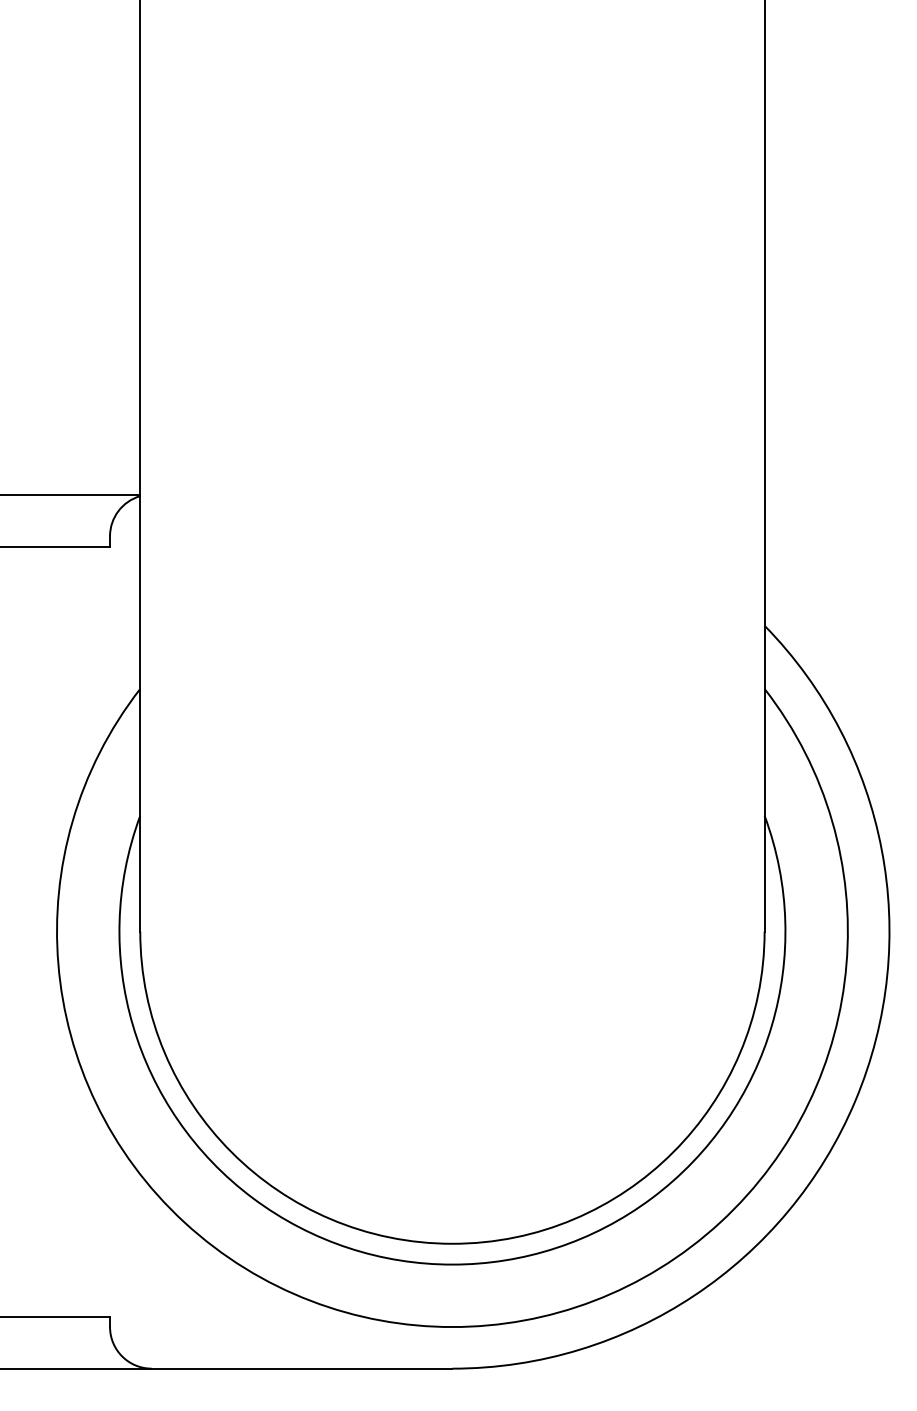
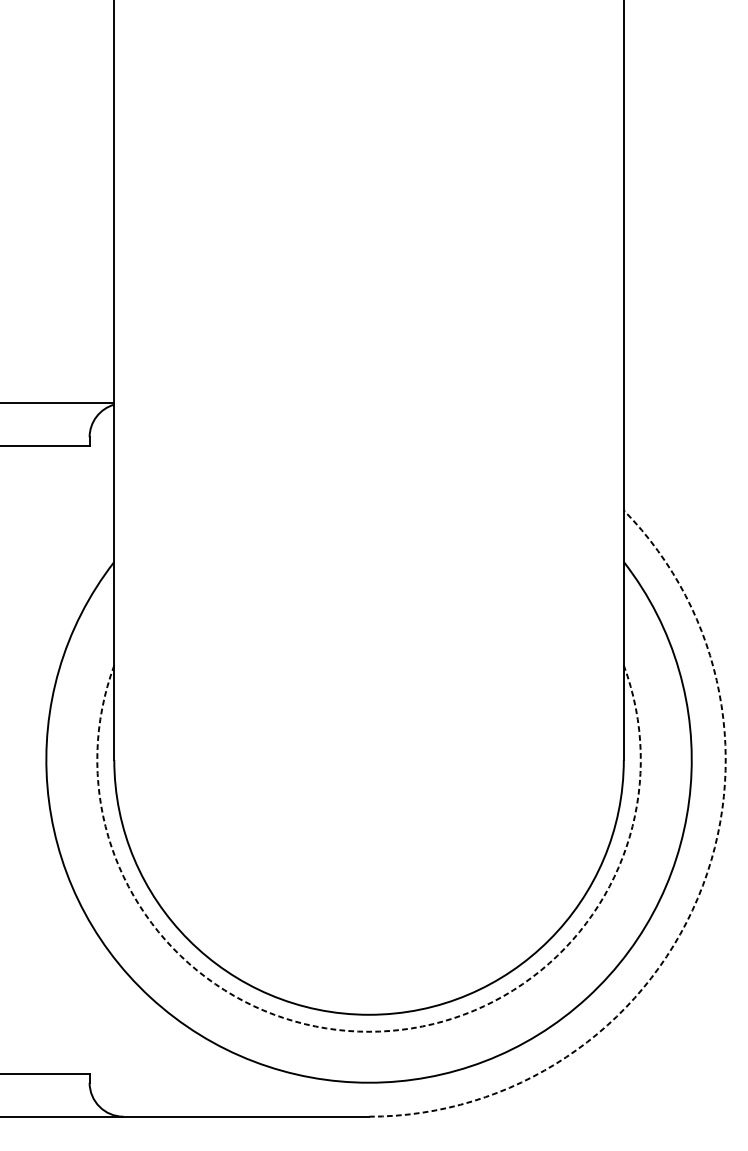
arc: (855, 1100) -> (697, 897), solid -> dashed
arc: (452, 1264) -> (369, 1031), solid -> dashed

